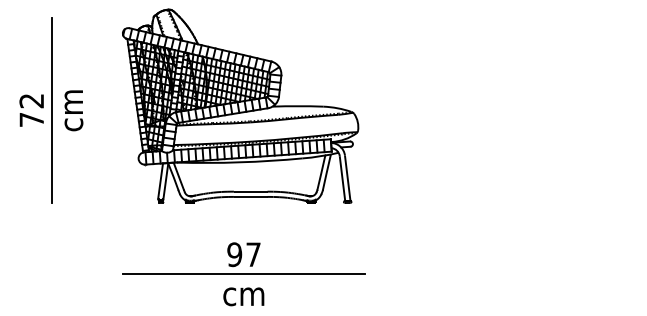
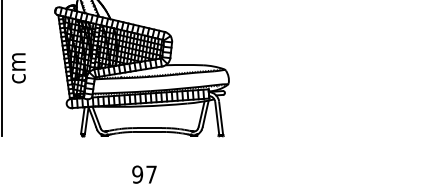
line: (244, 274) -> (144, 189), removed

